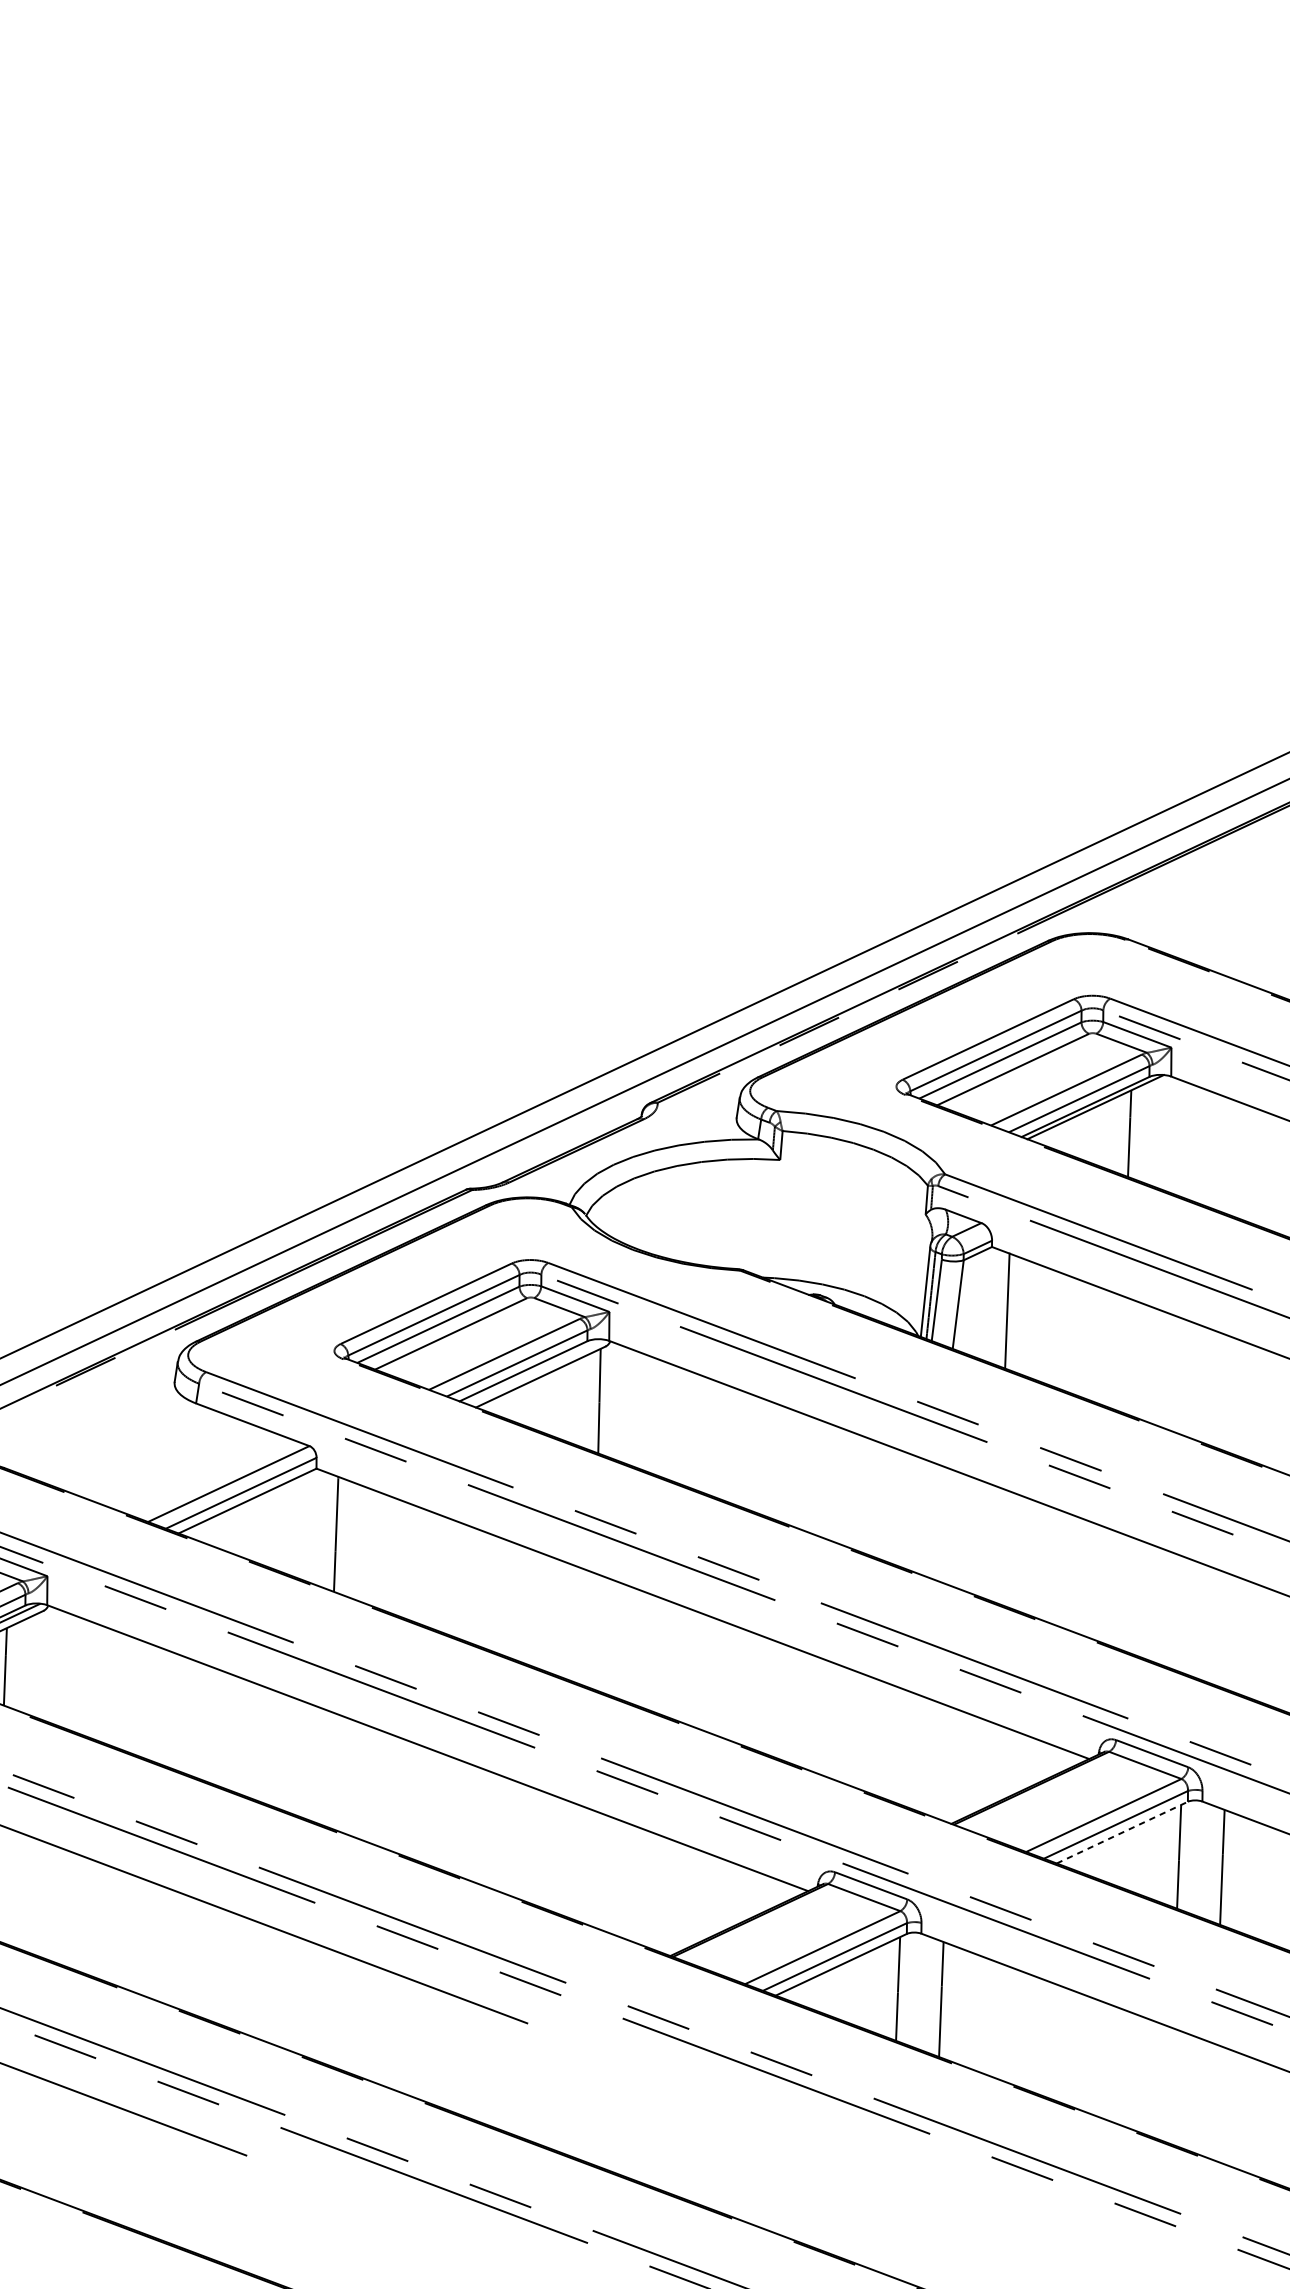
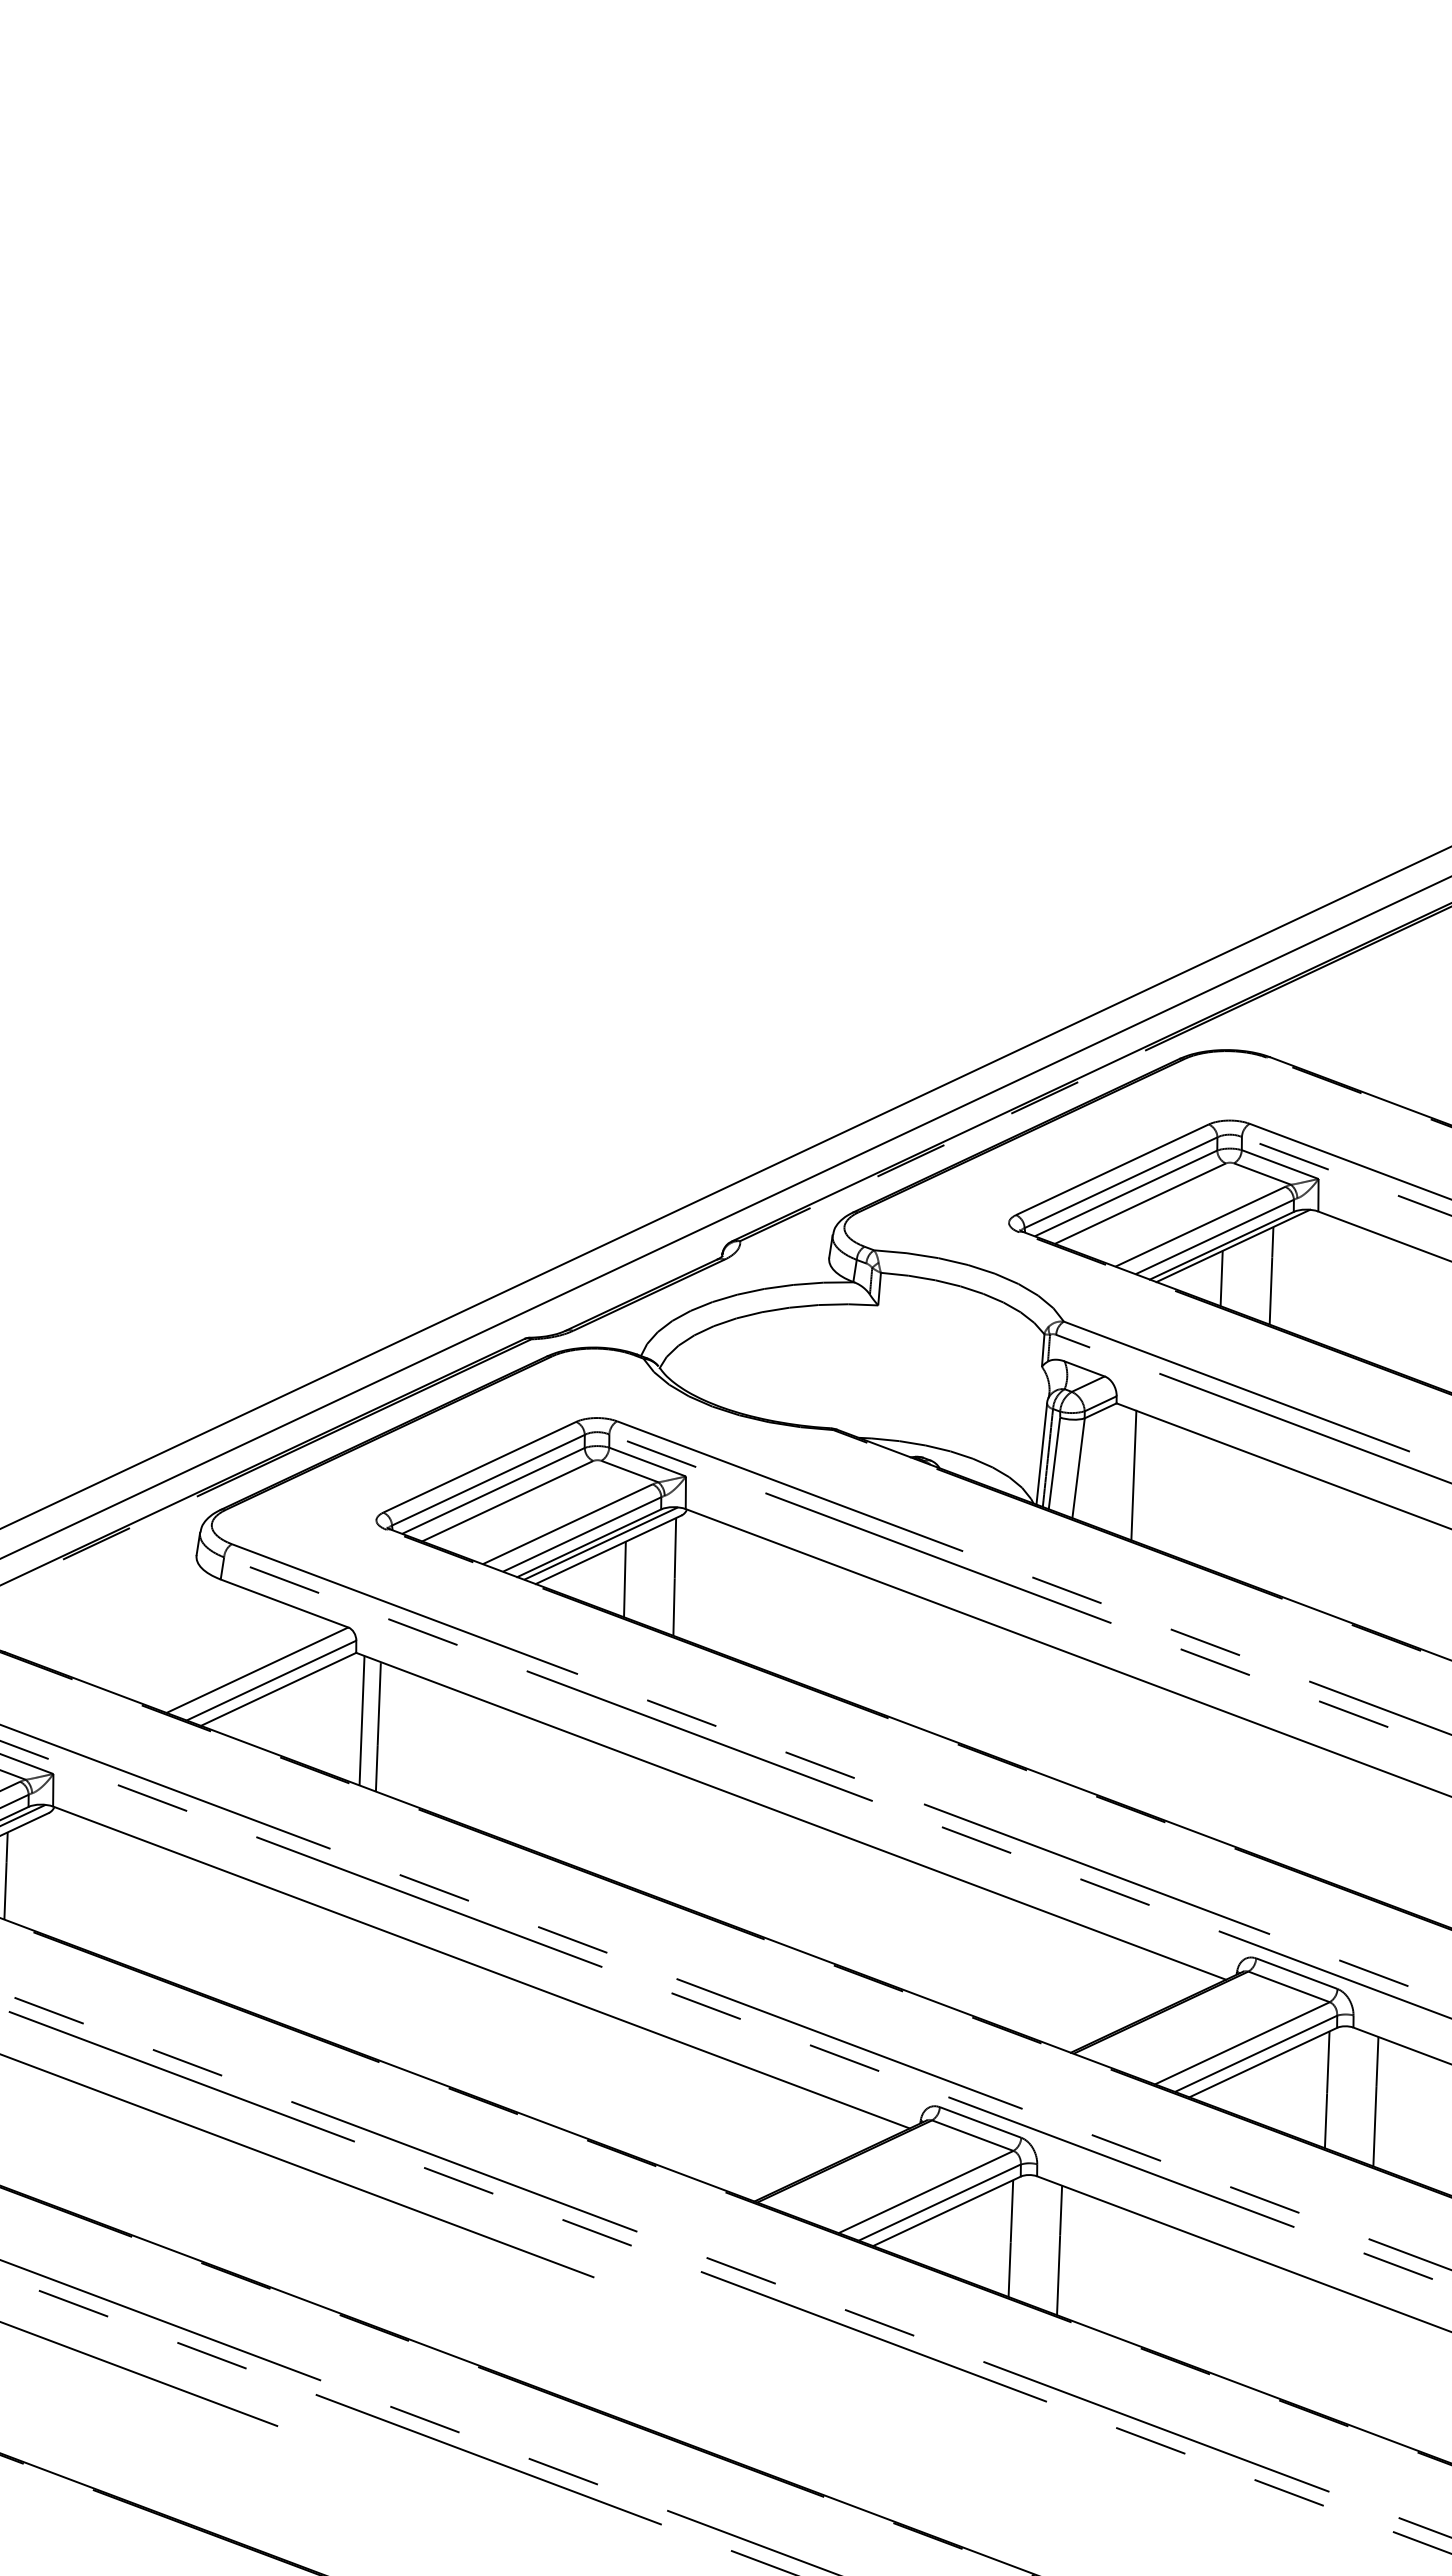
line: (1085, 1136) -> (1221, 1278), added
line: (534, 1371) -> (601, 1543), added
line: (554, 1403) -> (624, 1579), added
line: (321, 1528) -> (361, 1720), added
line: (1122, 1832) -> (1263, 2062), dashed -> solid

